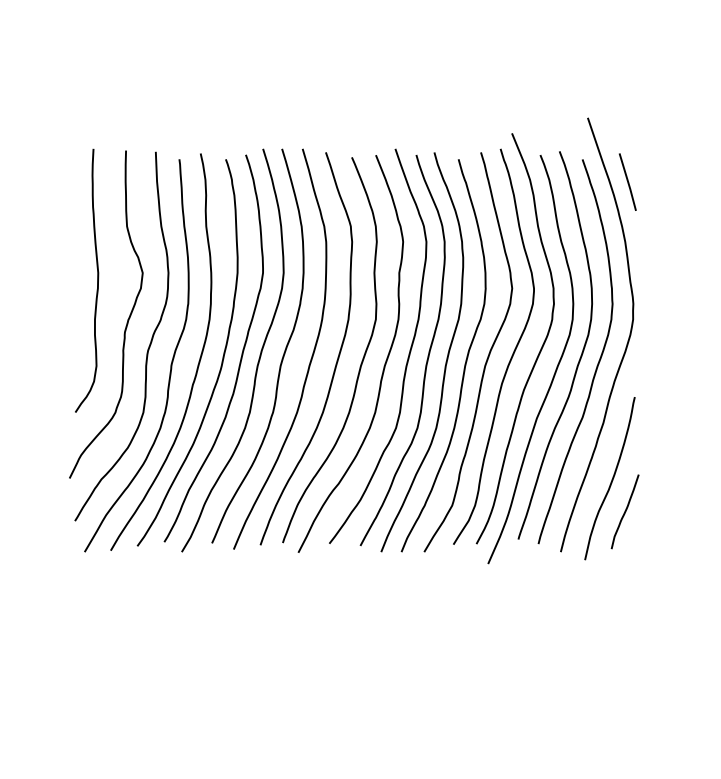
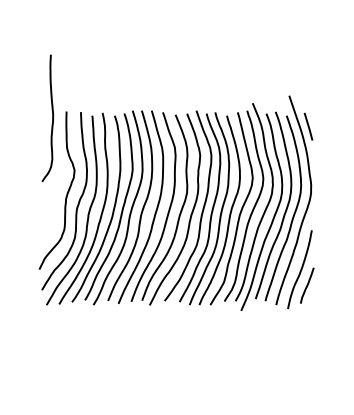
curve: (96, 279) -> (52, 117), moved

